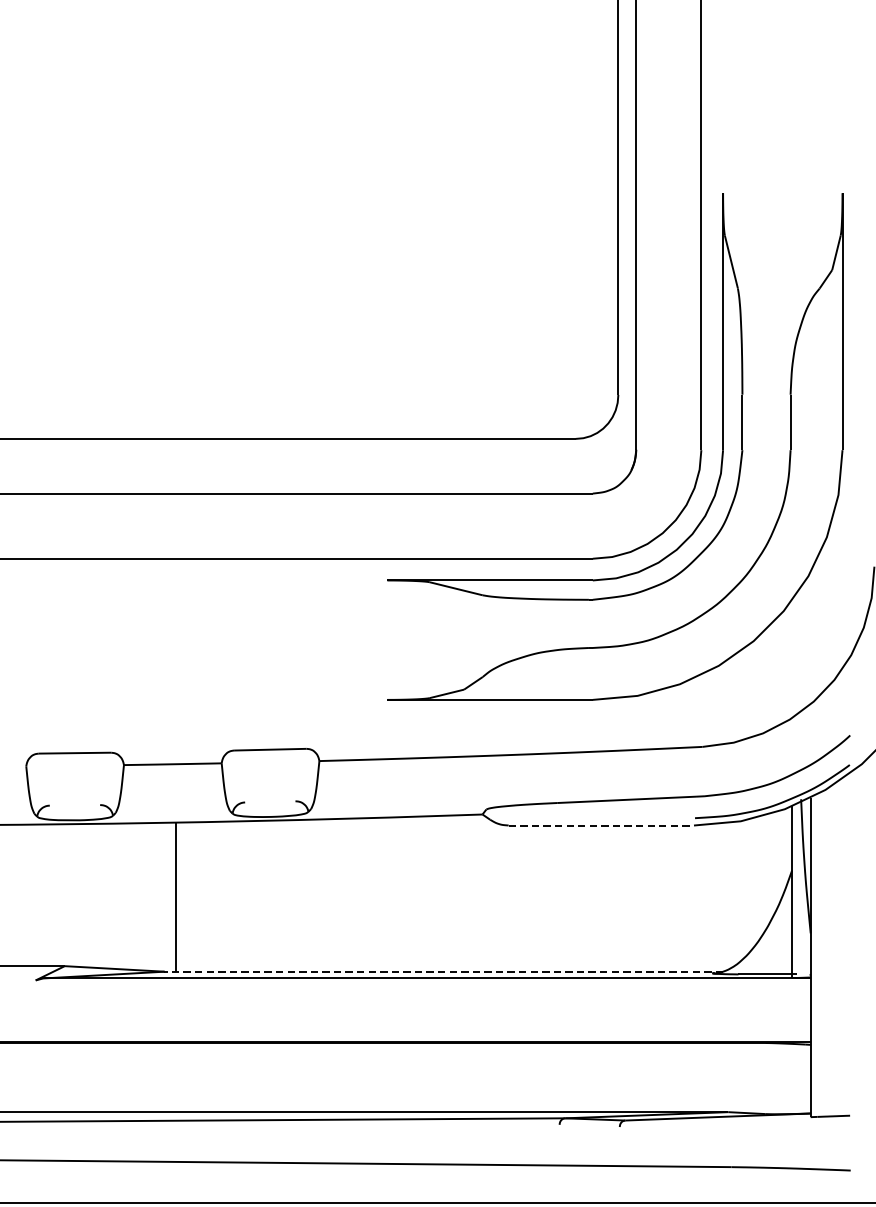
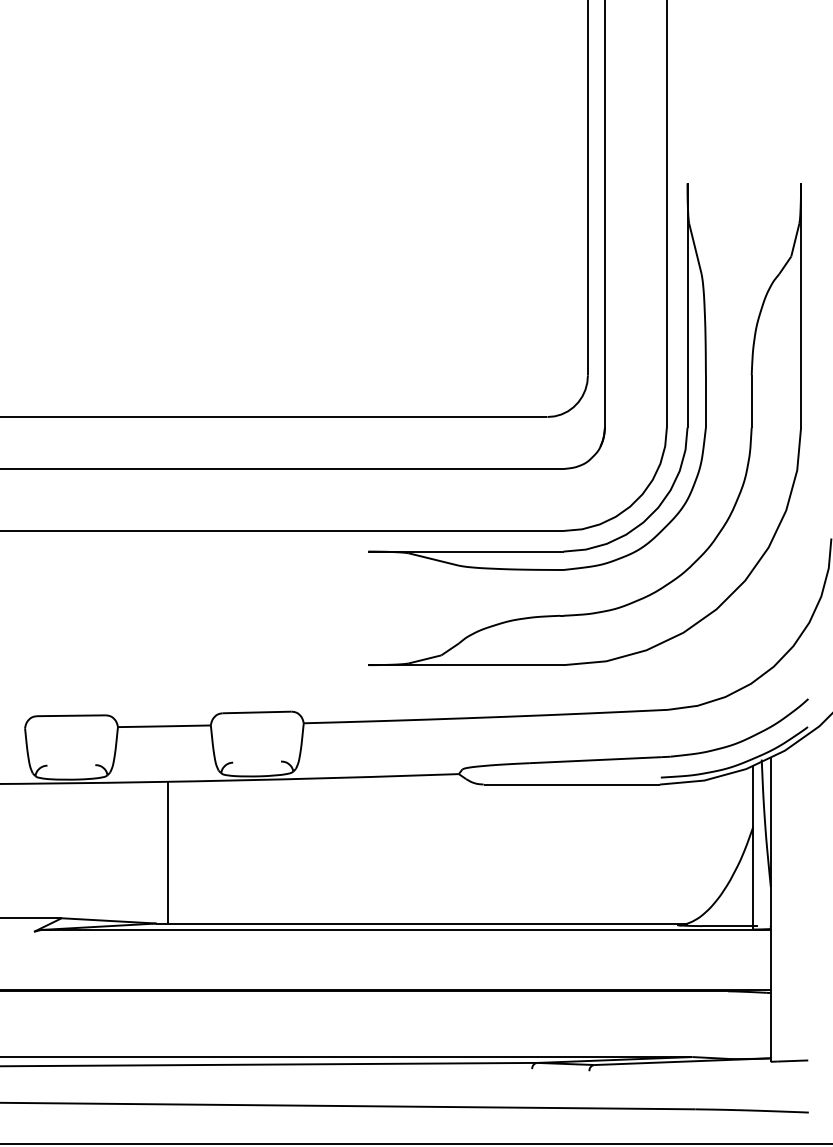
line: (602, 825) -> (572, 784), dashed -> solid
line: (443, 971) -> (421, 923), dashed -> solid

